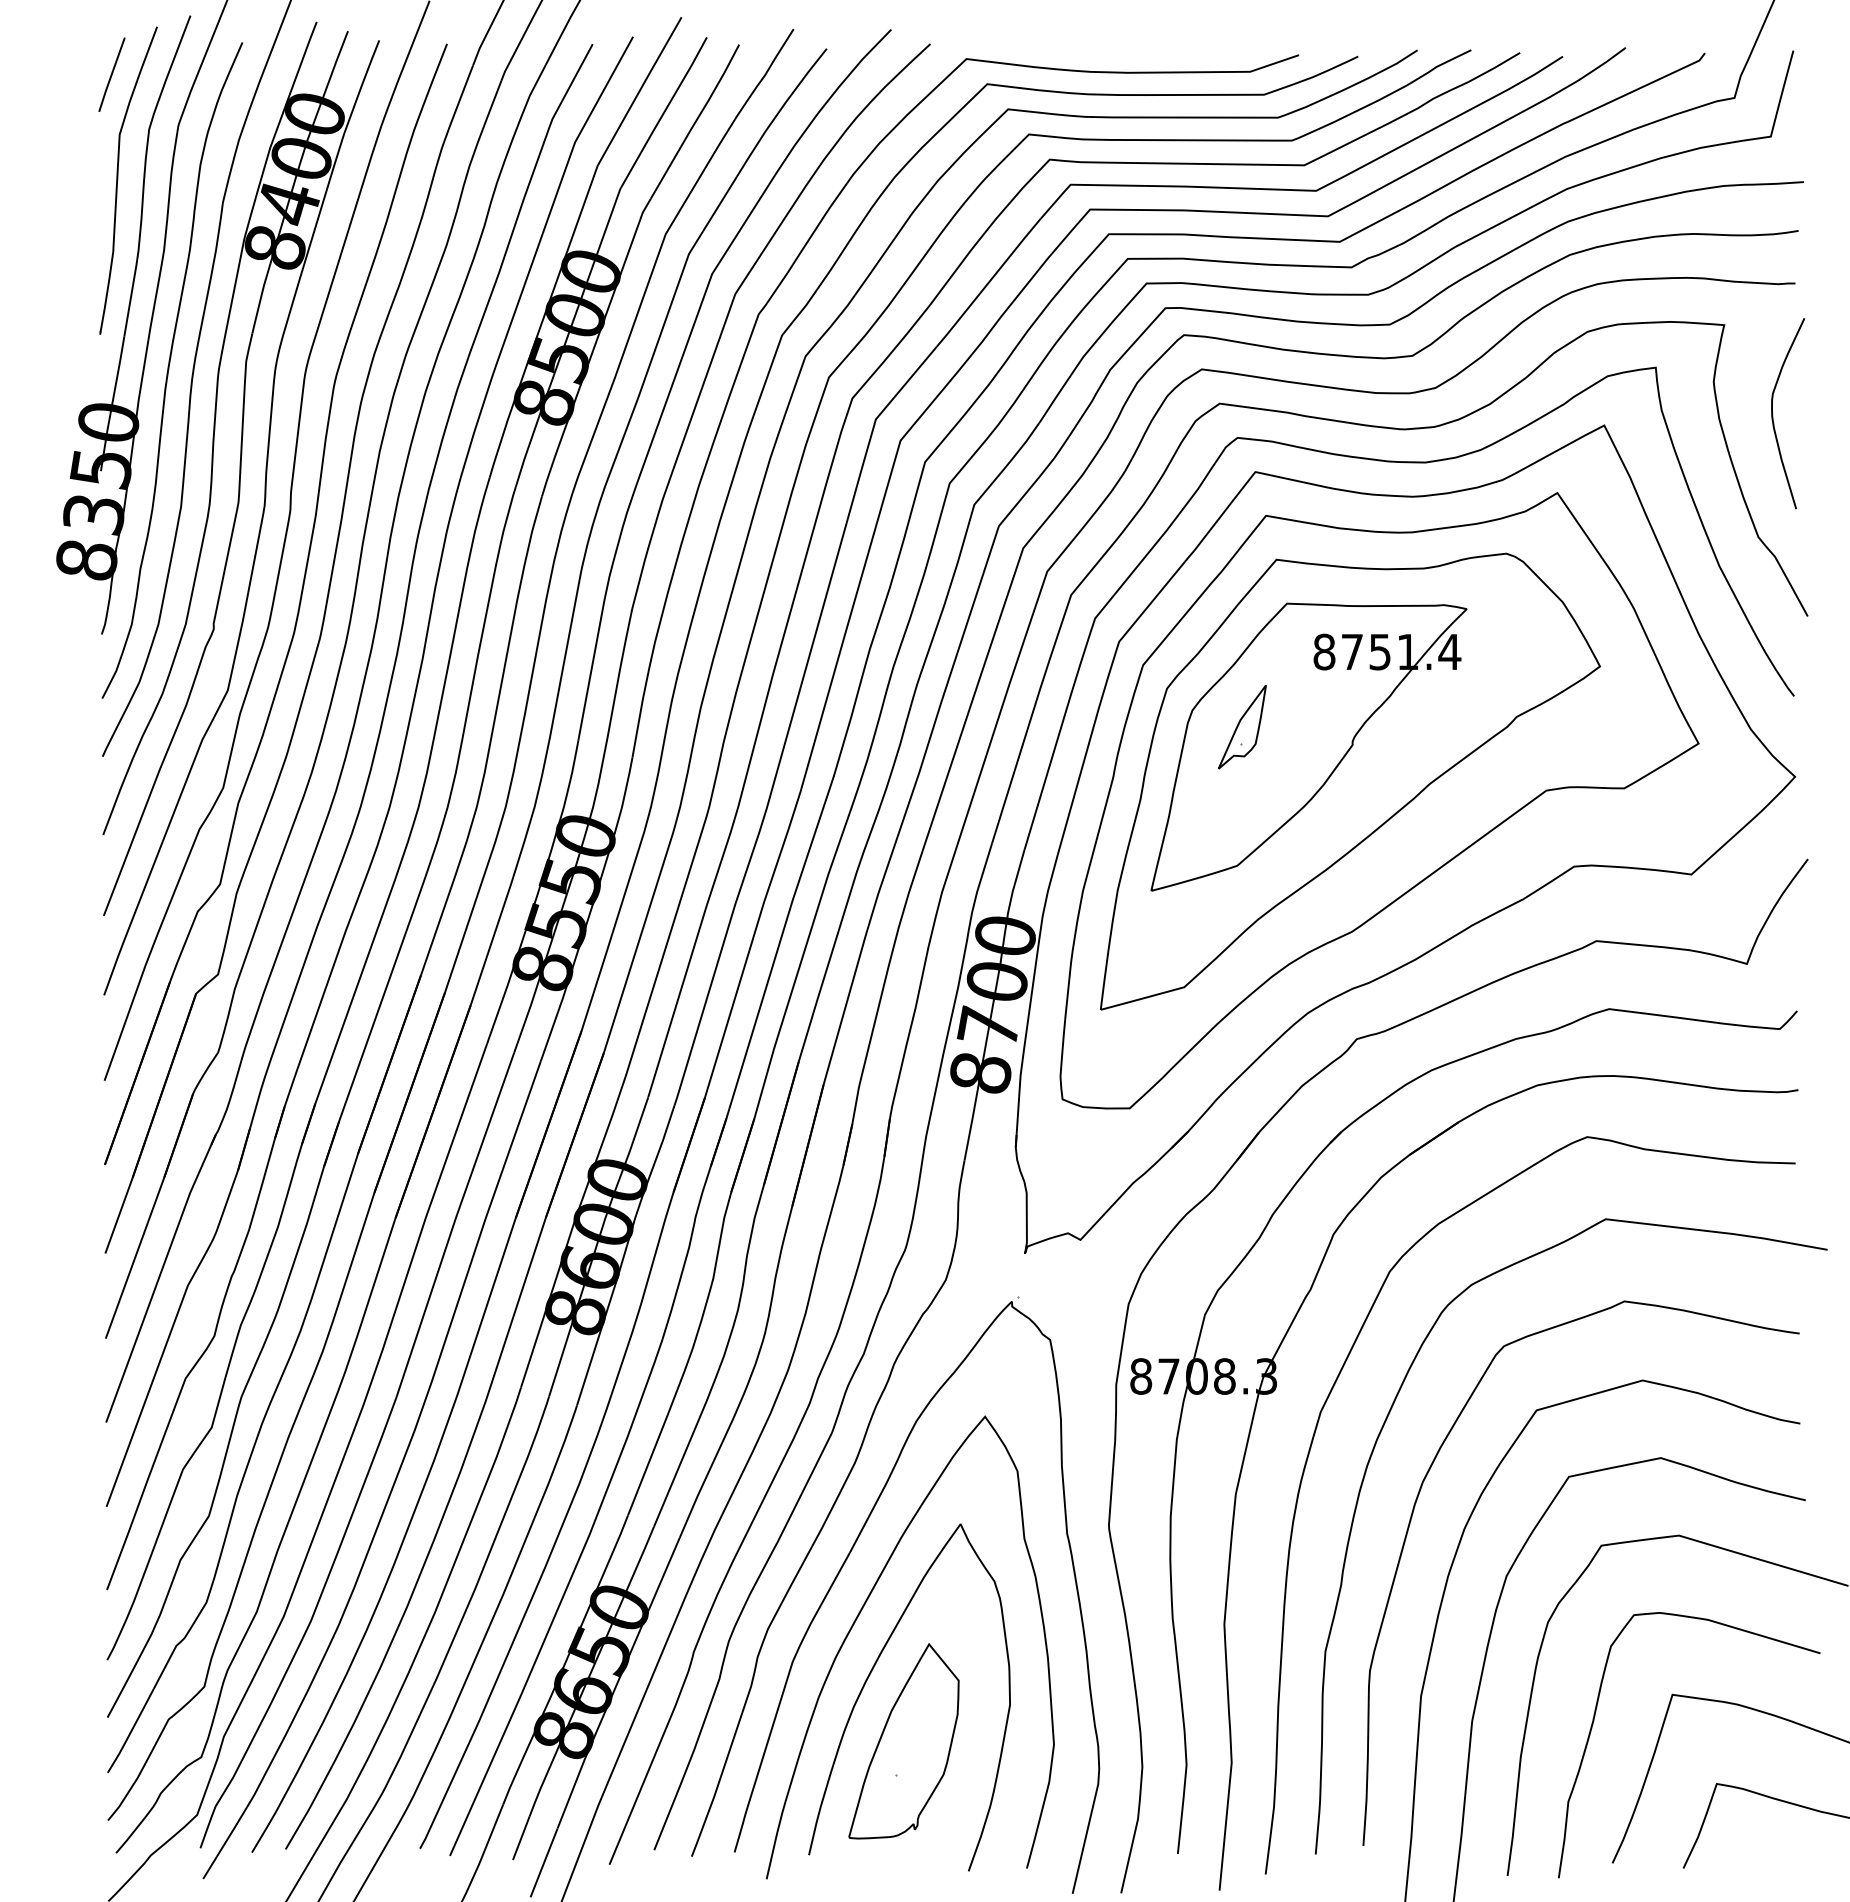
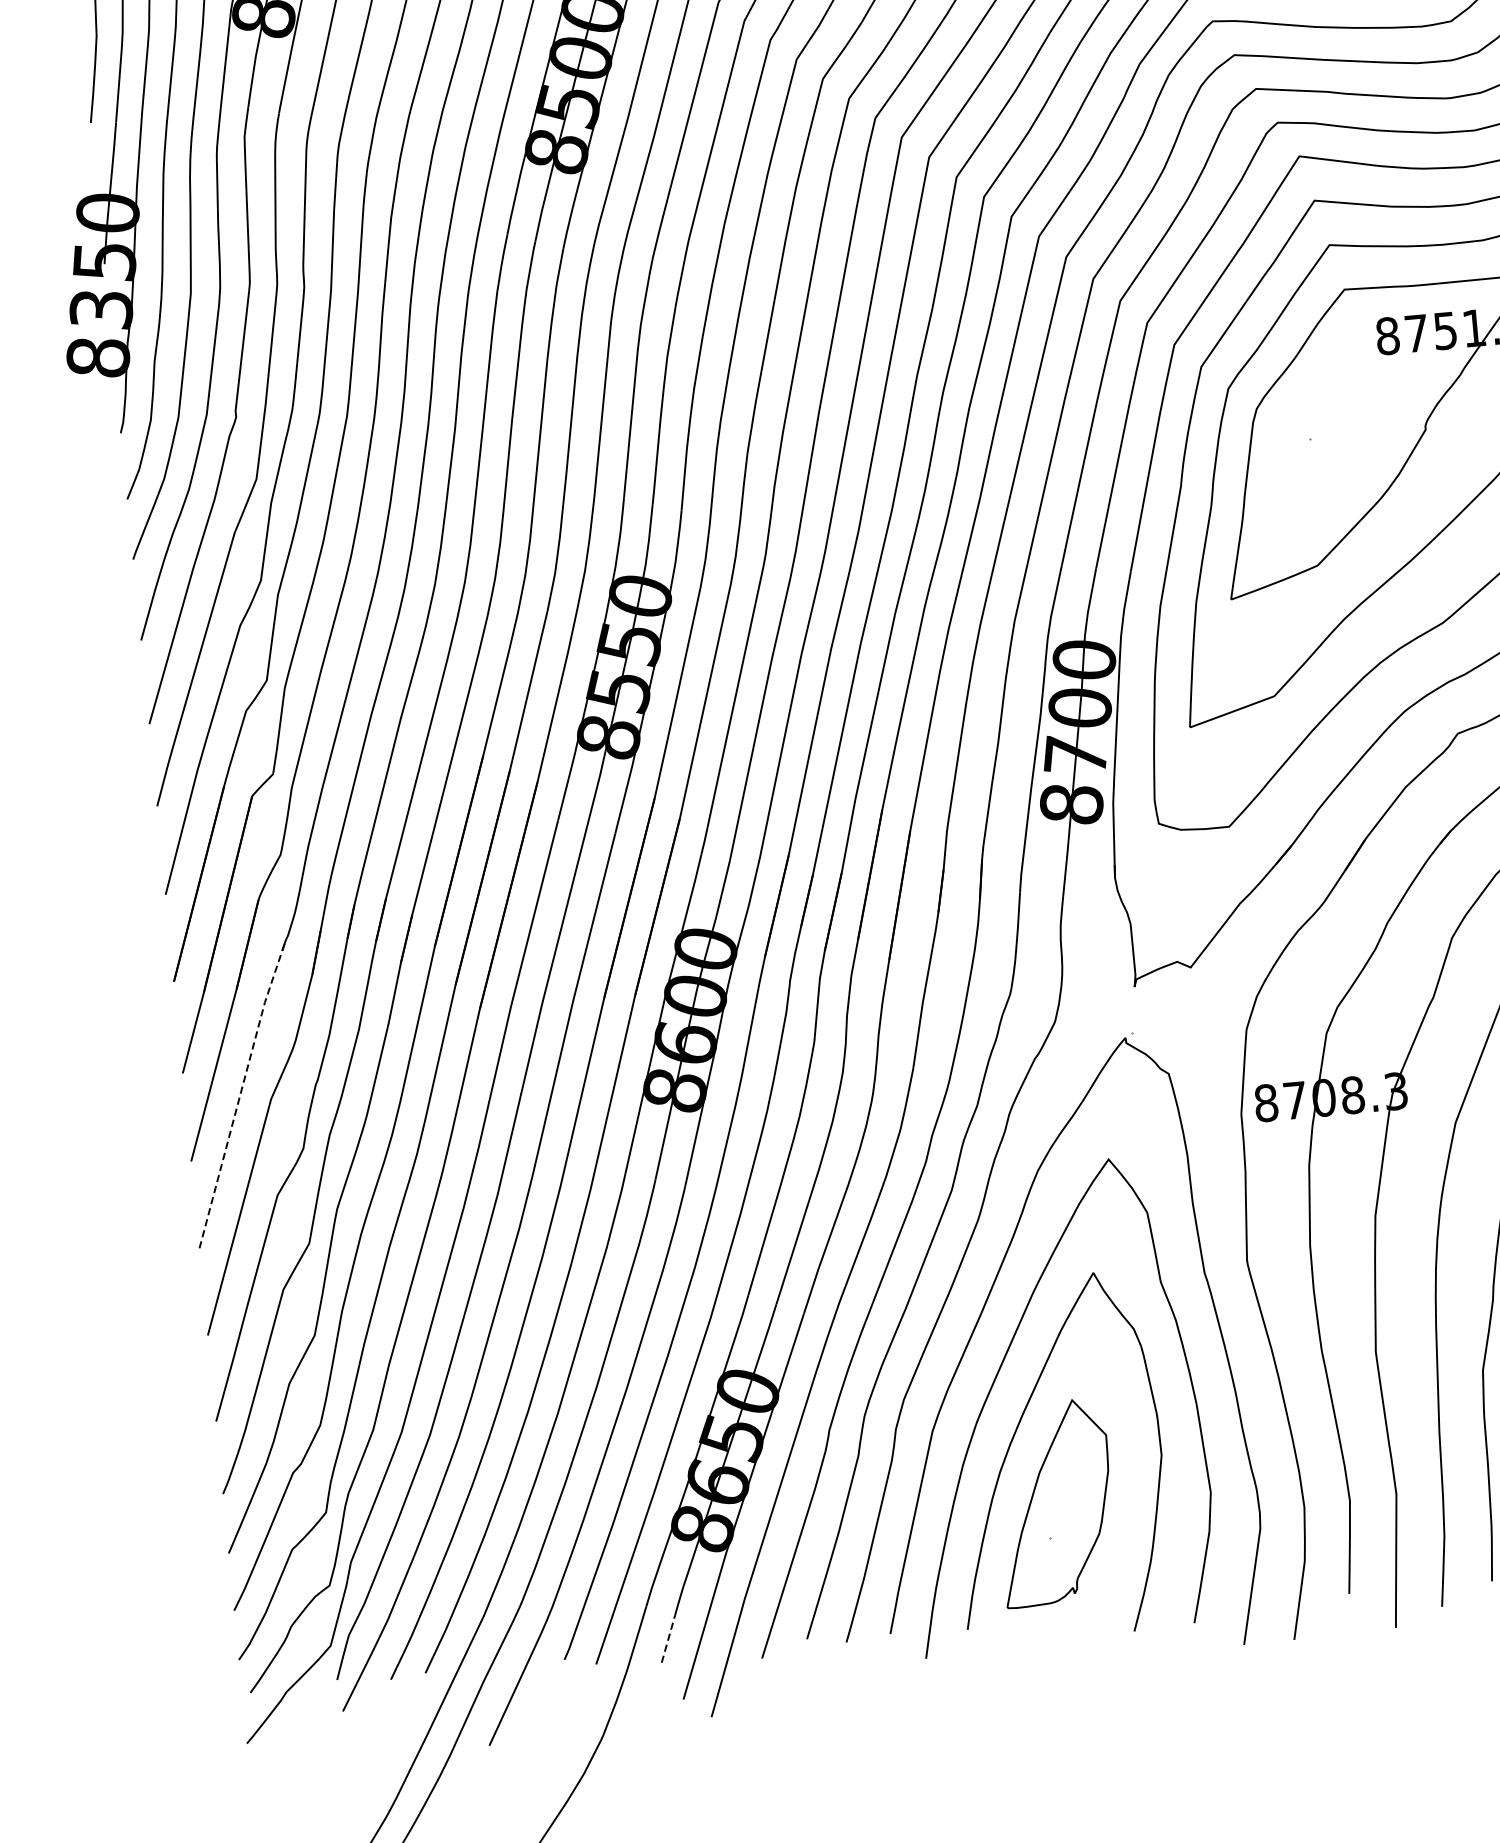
part: (1242, 727) -> (1310, 421), removed
line: (159, 1276) -> (240, 1092), solid -> dashed
line: (521, 1837) -> (668, 1638), solid -> dashed

